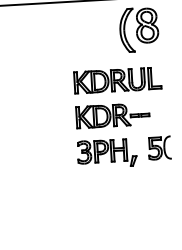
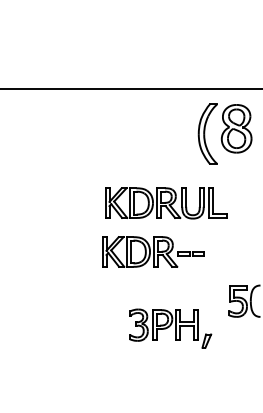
part: (118, 80) -> (166, 203), moved
part: (112, 115) -> (153, 251), moved
part: (107, 153) -> (170, 328), moved

